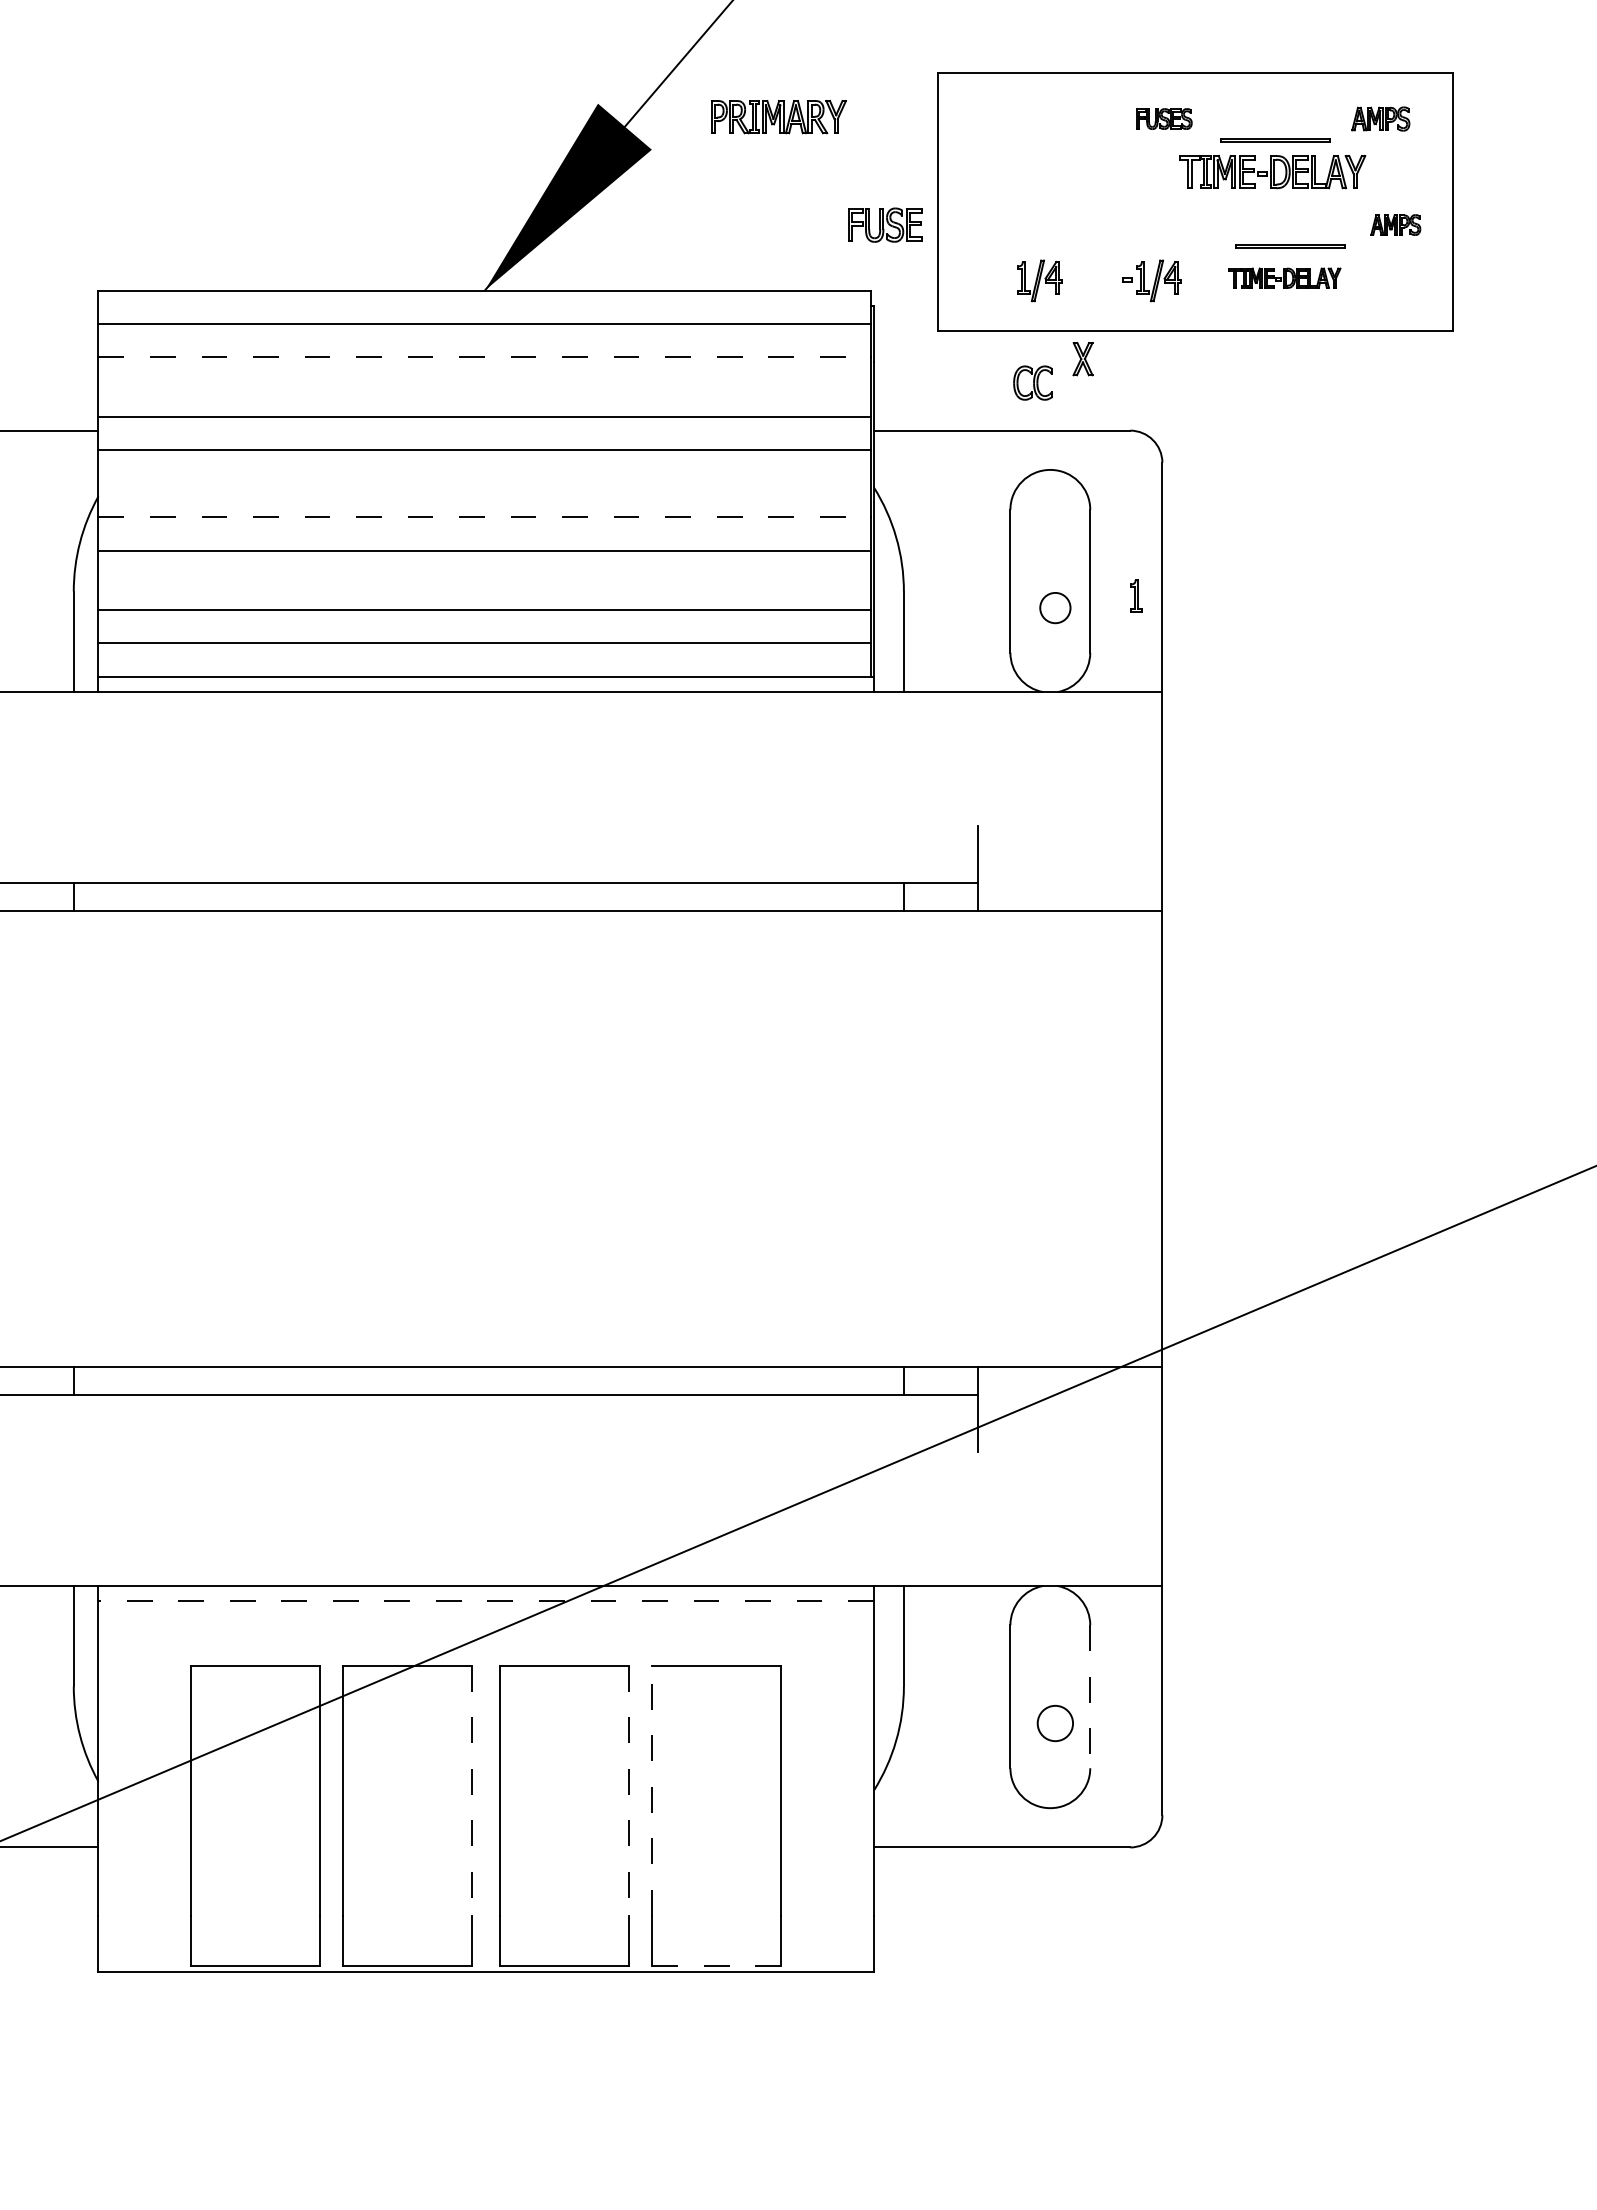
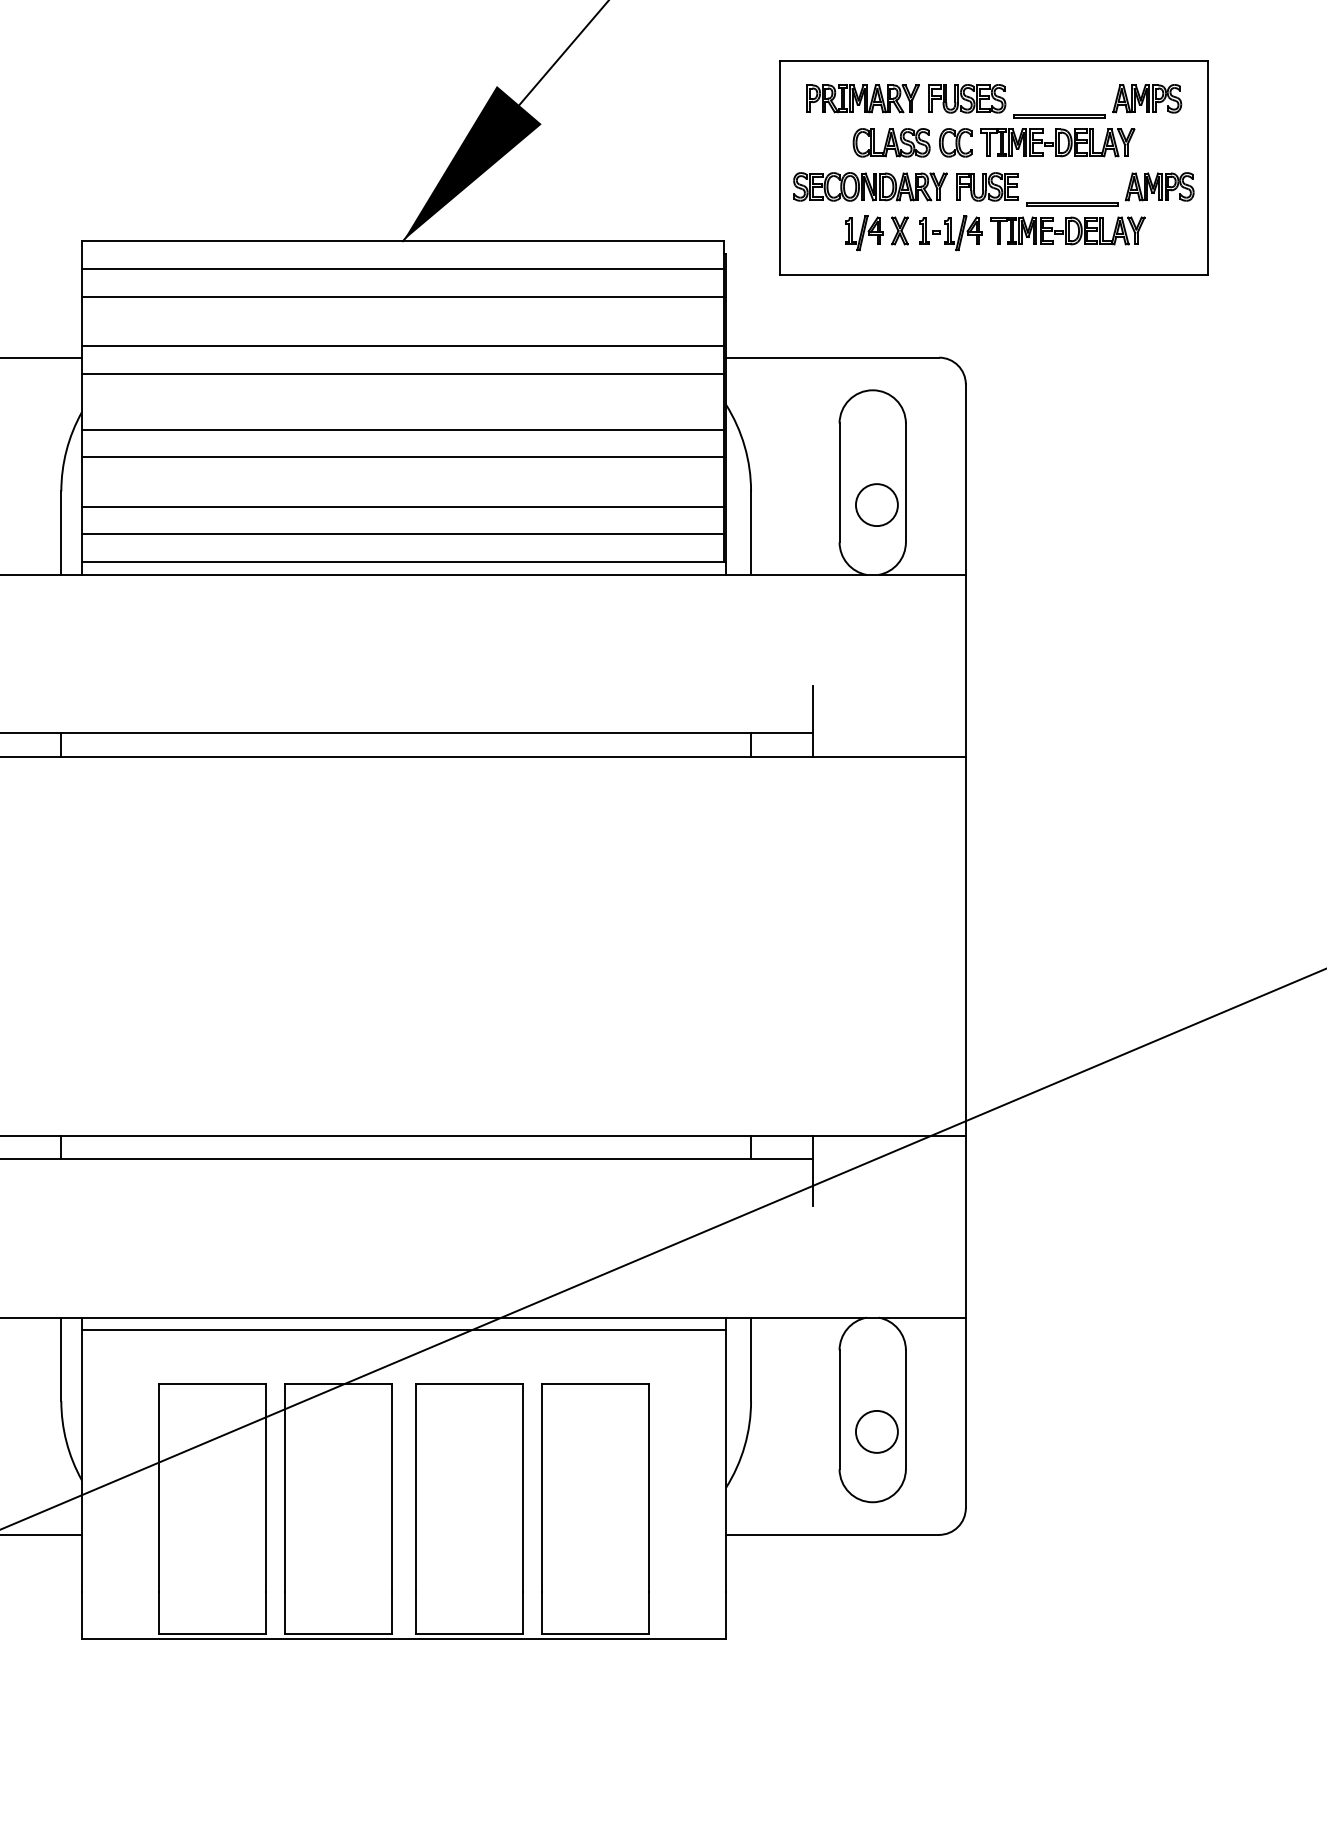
part: (778, 117) -> (862, 99), moved
part: (1164, 118) -> (967, 98), size x1.67
part: (1380, 118) -> (1147, 98), size x1.43
part: (1072, 171) -> (891, 142), added
part: (885, 224) -> (987, 186), moved
part: (1047, 224) -> (870, 186), added
part: (1395, 224) -> (1159, 186), size x1.67
part: (1284, 278) -> (1067, 231), size x1.67
line: (485, 357) -> (403, 296), dashed -> solid
part: (1082, 359) -> (899, 231), moved
part: (1032, 382) -> (955, 142), moved
line: (485, 517) -> (403, 429), dashed -> solid
part: (1136, 595) -> (924, 230), moved
circle: (1055, 607) -> (877, 504), size x1.67
line: (486, 1601) -> (404, 1330), dashed -> solid
line: (1090, 1697) -> (906, 1410), dashed -> solid
circle: (1055, 1723) -> (877, 1431), size x1.43
line: (472, 1790) -> (392, 1487), dashed -> solid
line: (629, 1790) -> (523, 1487), dashed -> solid
line: (652, 1790) -> (542, 1487), dashed -> solid
line: (716, 1966) -> (595, 1633), dashed -> solid

